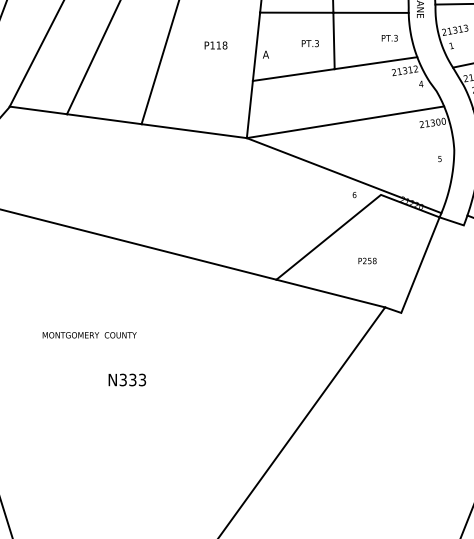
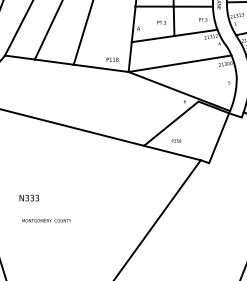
text: (215, 45) -> (112, 59), moved
text: (367, 259) -> (176, 140), moved
text: (89, 334) -> (46, 220), moved
text: (125, 378) -> (28, 197), moved

